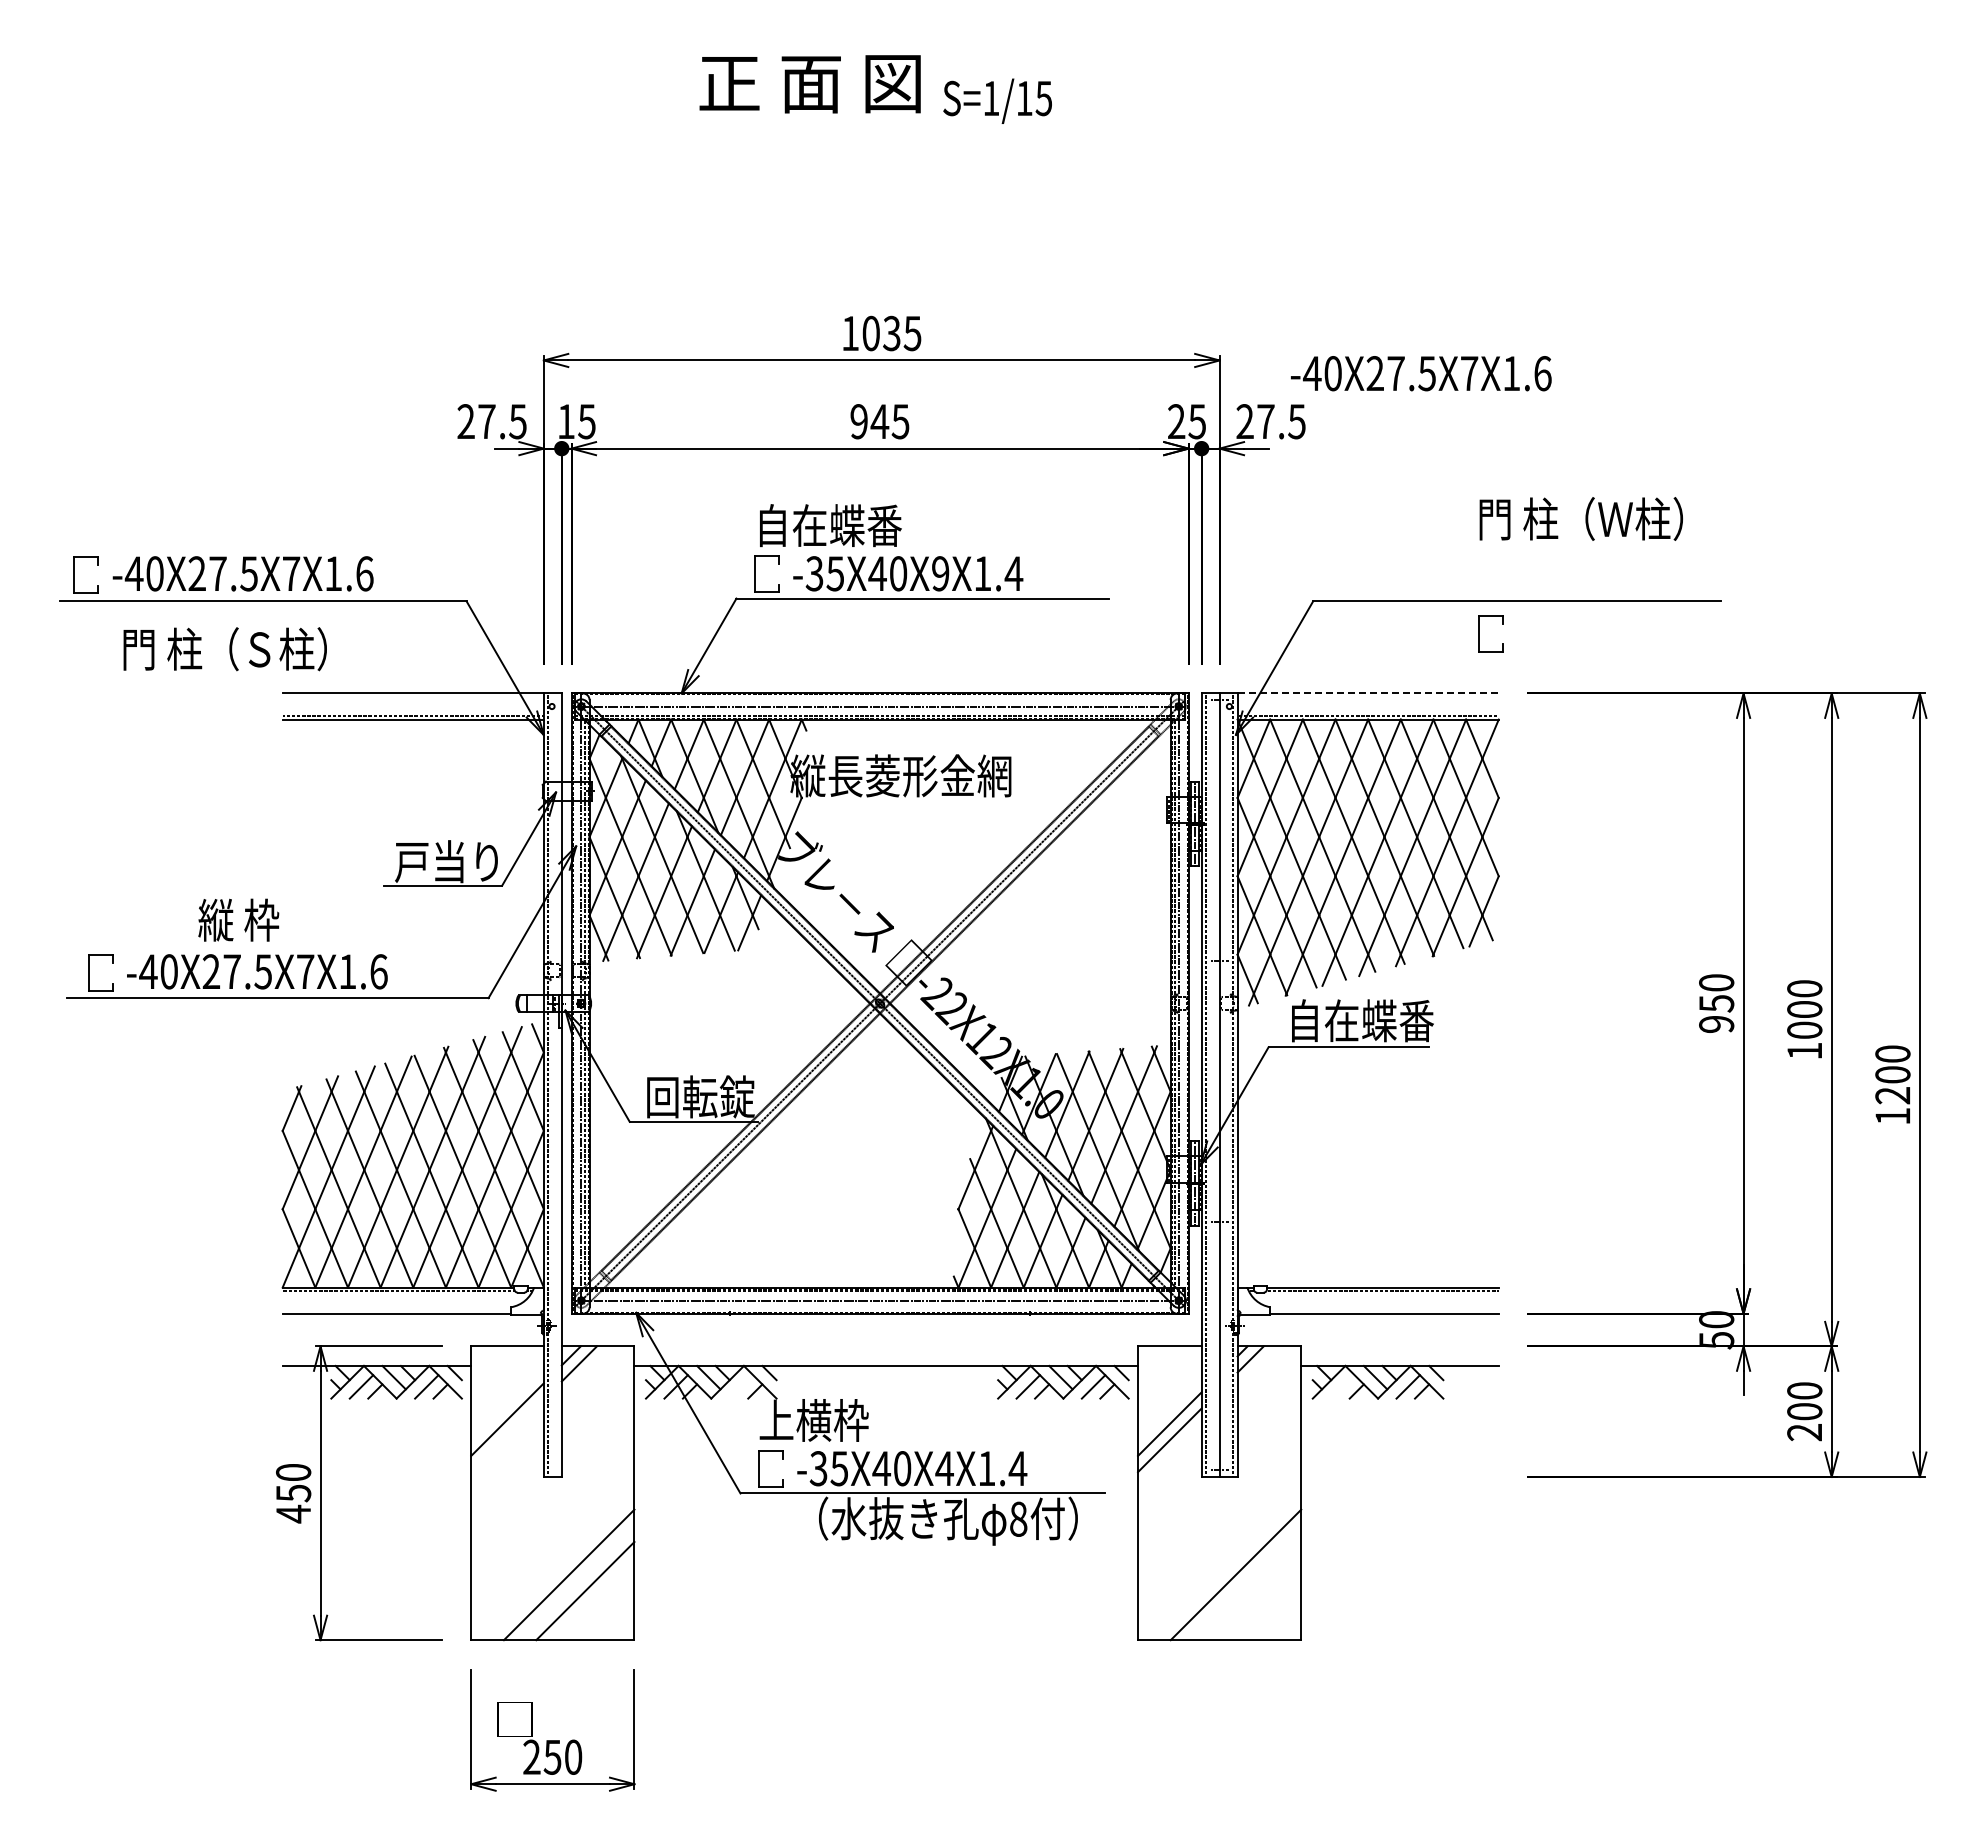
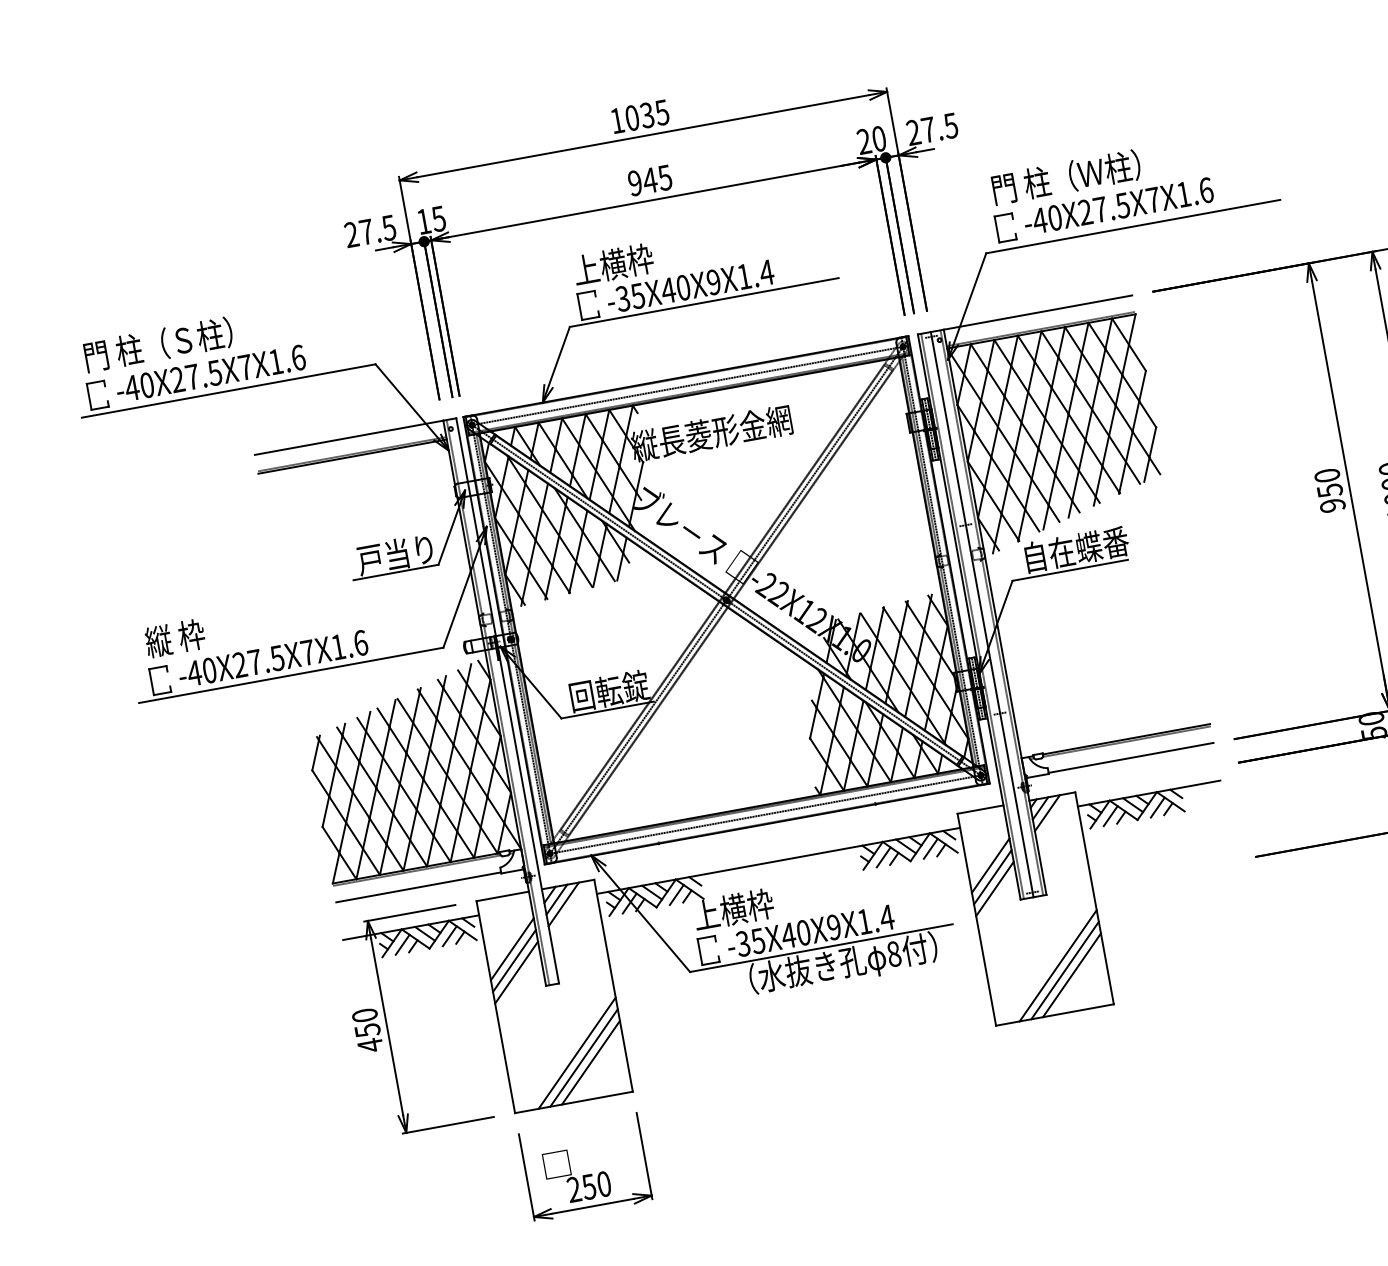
text: (1421, 373) -> (1118, 206), moved
text: (1196, 421) -> (878, 138), 25 -> 20
text: (1580, 518) -> (1065, 177), moved
text: (828, 525) -> (626, 262), 自在蝶番 -> 上横枠
part: (1479, 633) -> (996, 229), moved
text: (224, 649) -> (158, 345), moved
line: (1368, 693) -> (1038, 312), dashed -> solid
text: (238, 919) -> (174, 637), moved
line: (1258, 1367) -> (1047, 813), added
line: (587, 1371) -> (563, 904), added
line: (741, 1386) -> (676, 894), added
line: (1342, 1386) -> (1110, 815), added
line: (507, 1435) -> (514, 960), added
line: (507, 1451) -> (516, 972), added
line: (1169, 1456) -> (994, 889), added
text: (944, 1468) -> (833, 927), -35X40X4X1.4 -> -35X40X9X1.4
line: (577, 1582) -> (584, 1057), added
line: (1243, 1582) -> (1064, 970), added
line: (1252, 1591) -> (1072, 975), added

